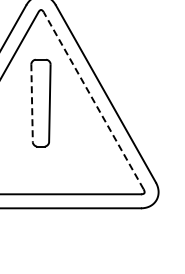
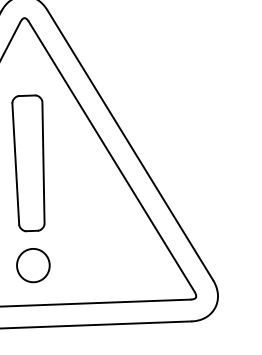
line: (93, 100) -> (111, 156), dashed -> solid
line: (32, 103) -> (16, 164), dashed -> solid
part: (40, 168) -> (32, 265), added

